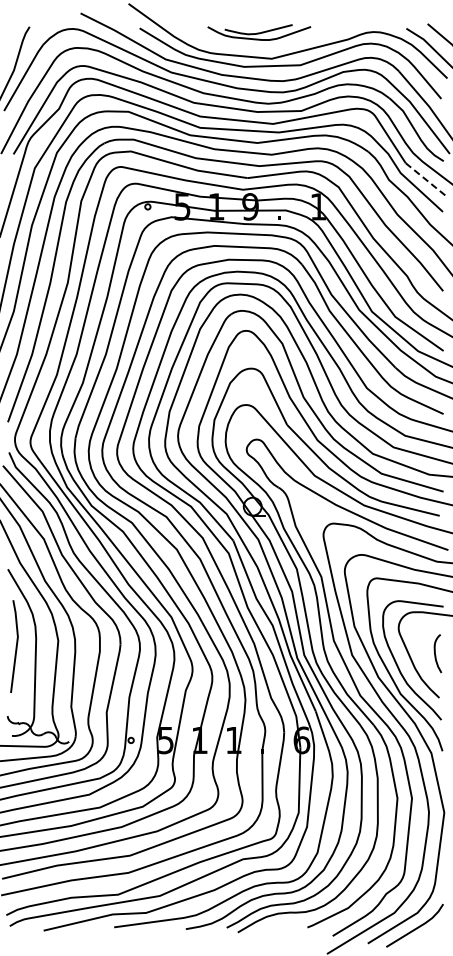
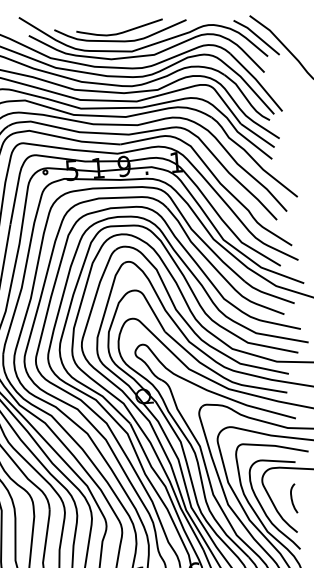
part: (259, 32) -> (121, 32), size x1.67
line: (426, 180) -> (257, 136), dashed -> solid

